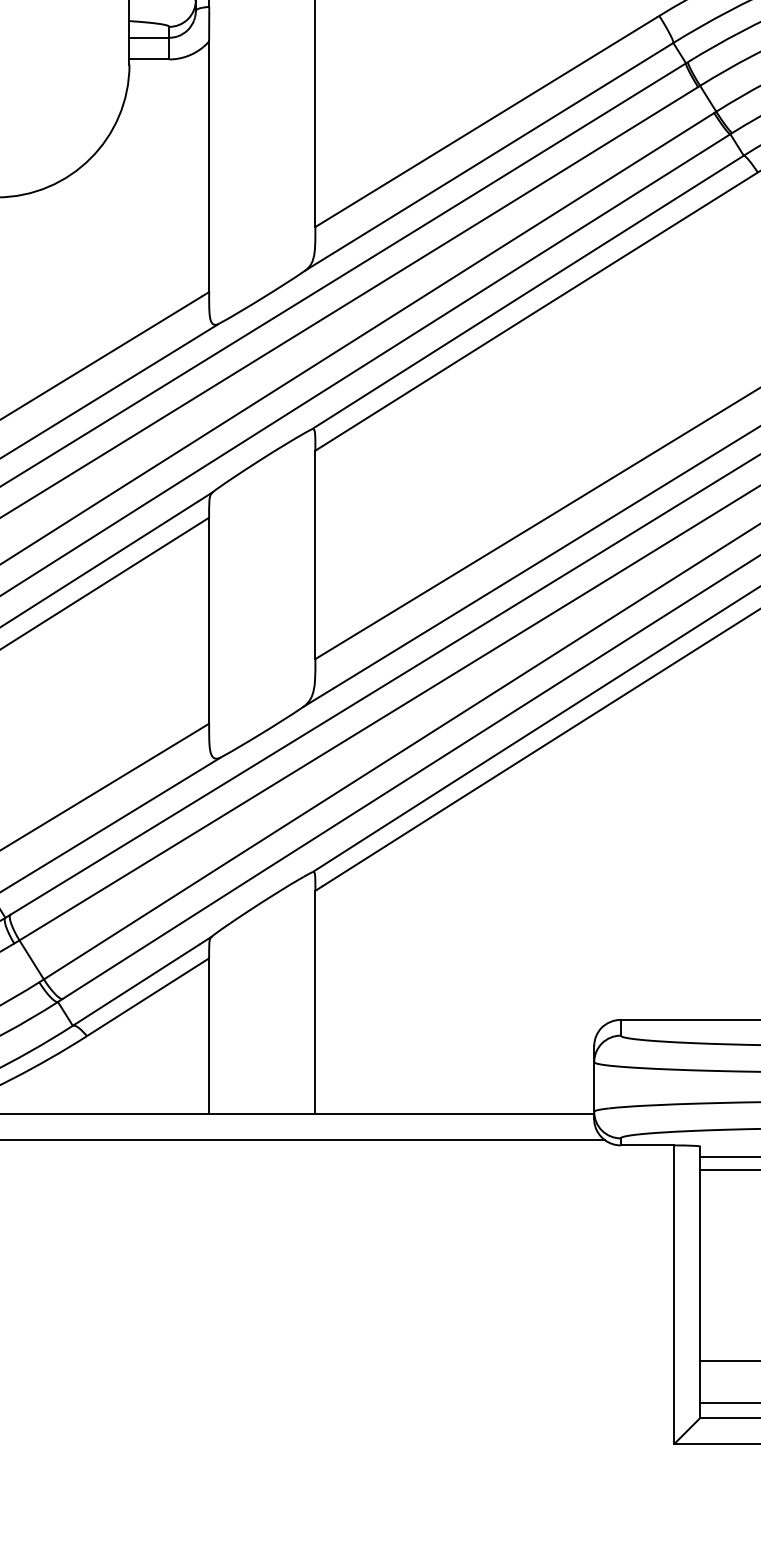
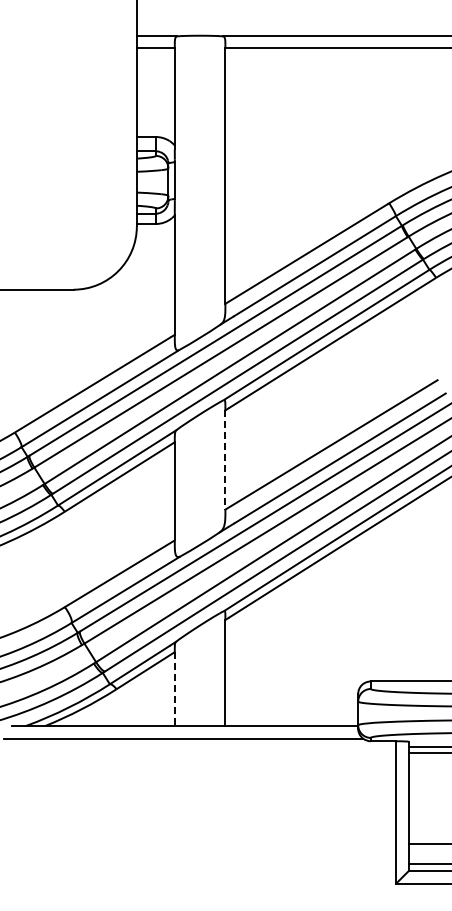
line: (315, 555) -> (225, 460), solid -> dashed
line: (208, 1036) -> (174, 689), solid -> dashed

